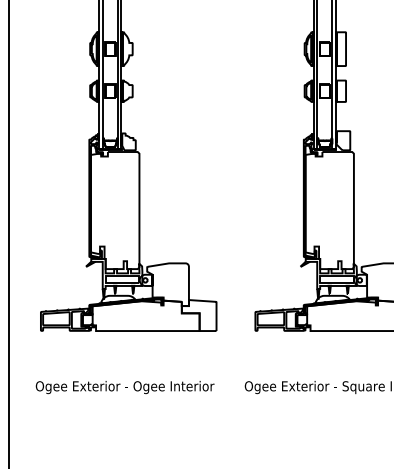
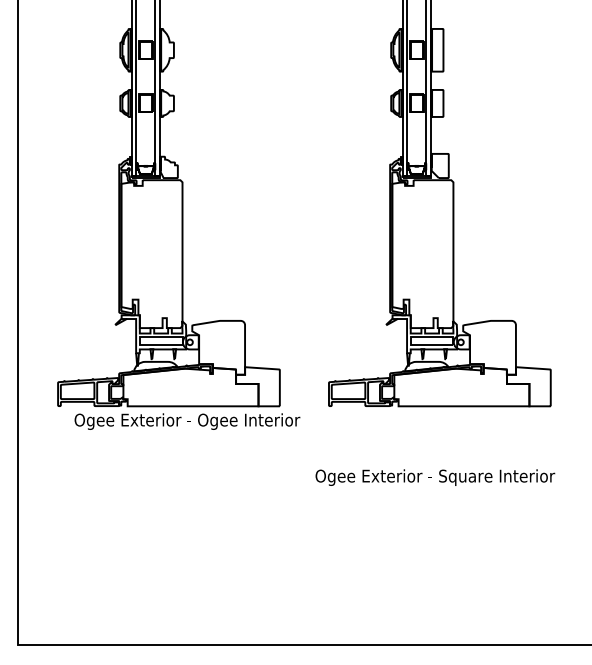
text: (125, 387) -> (187, 421), moved

